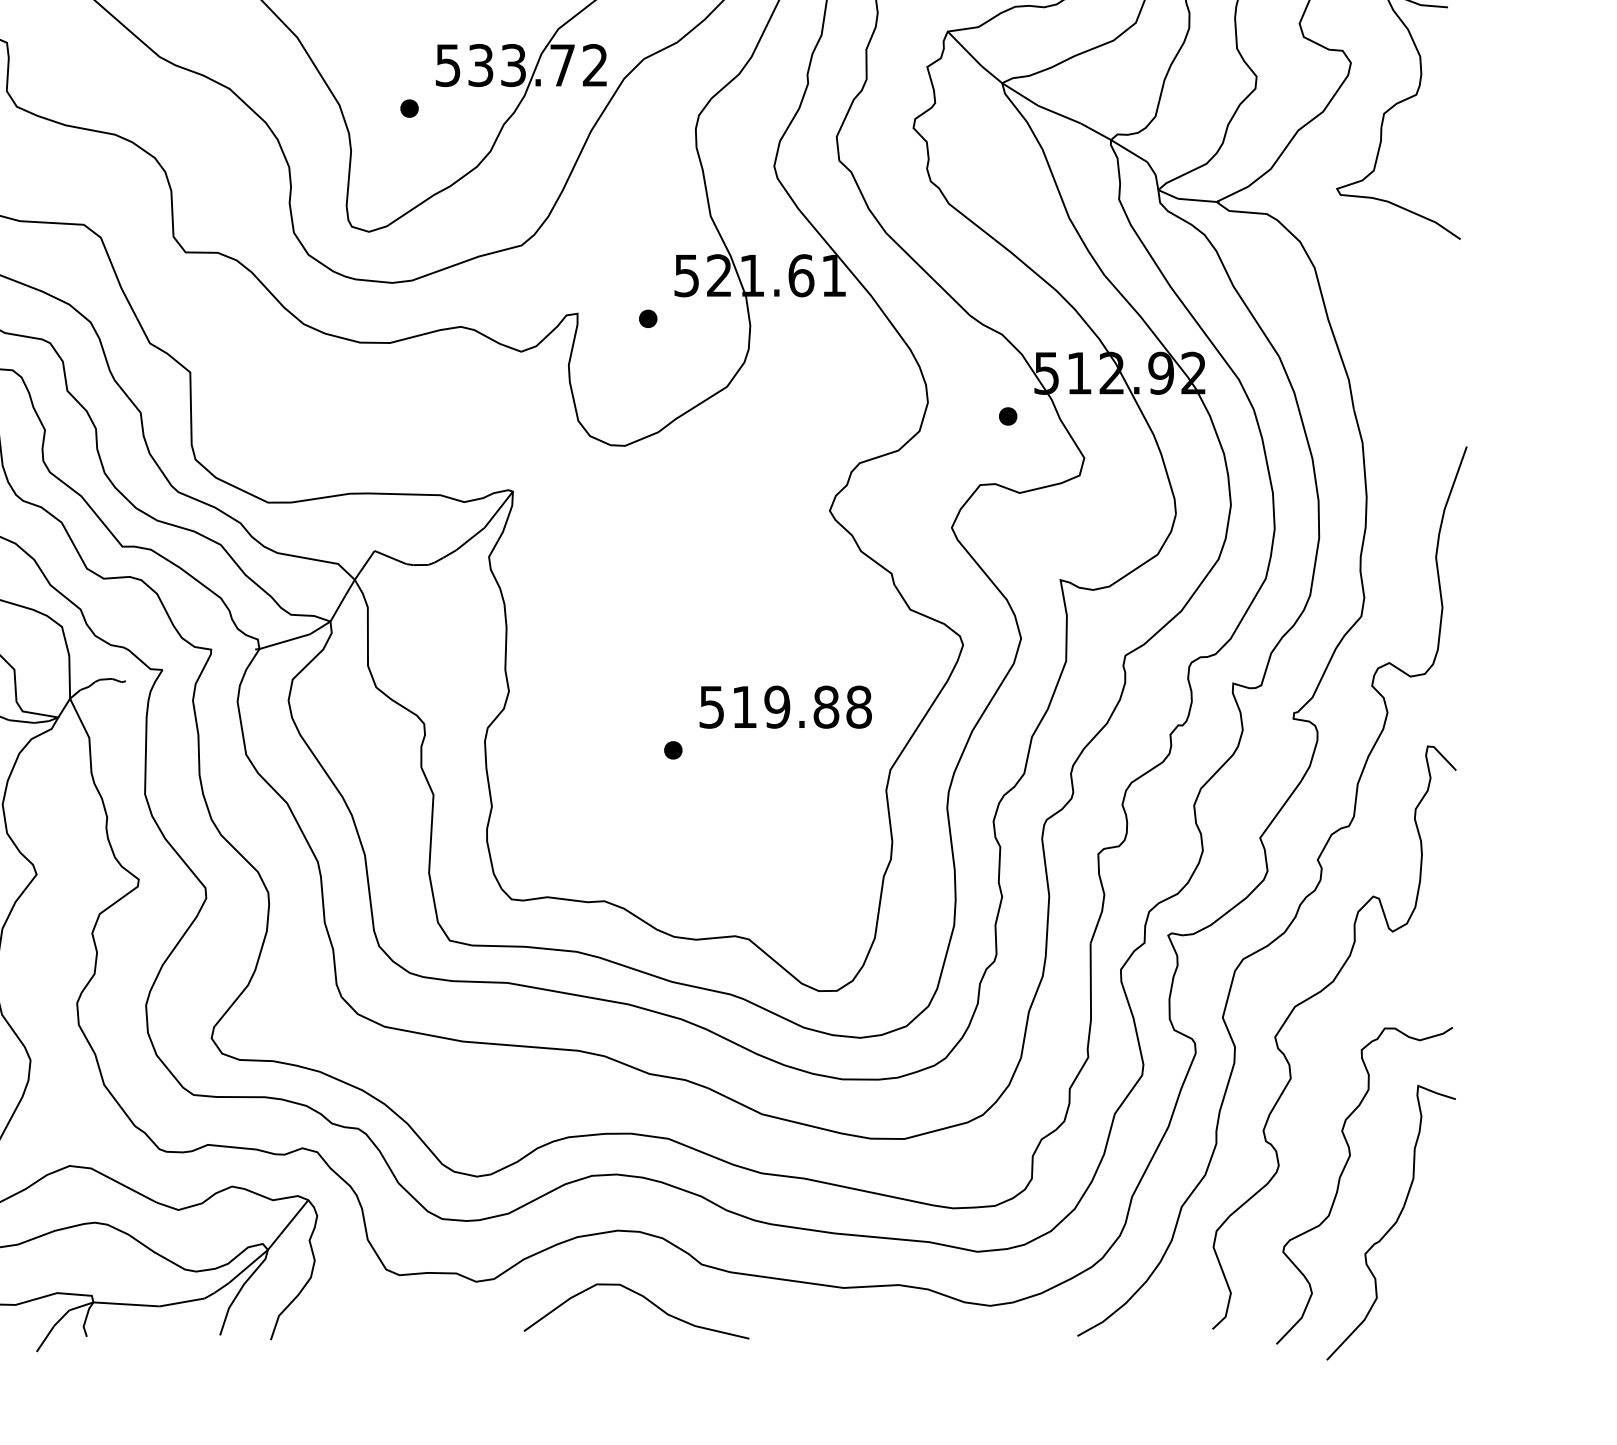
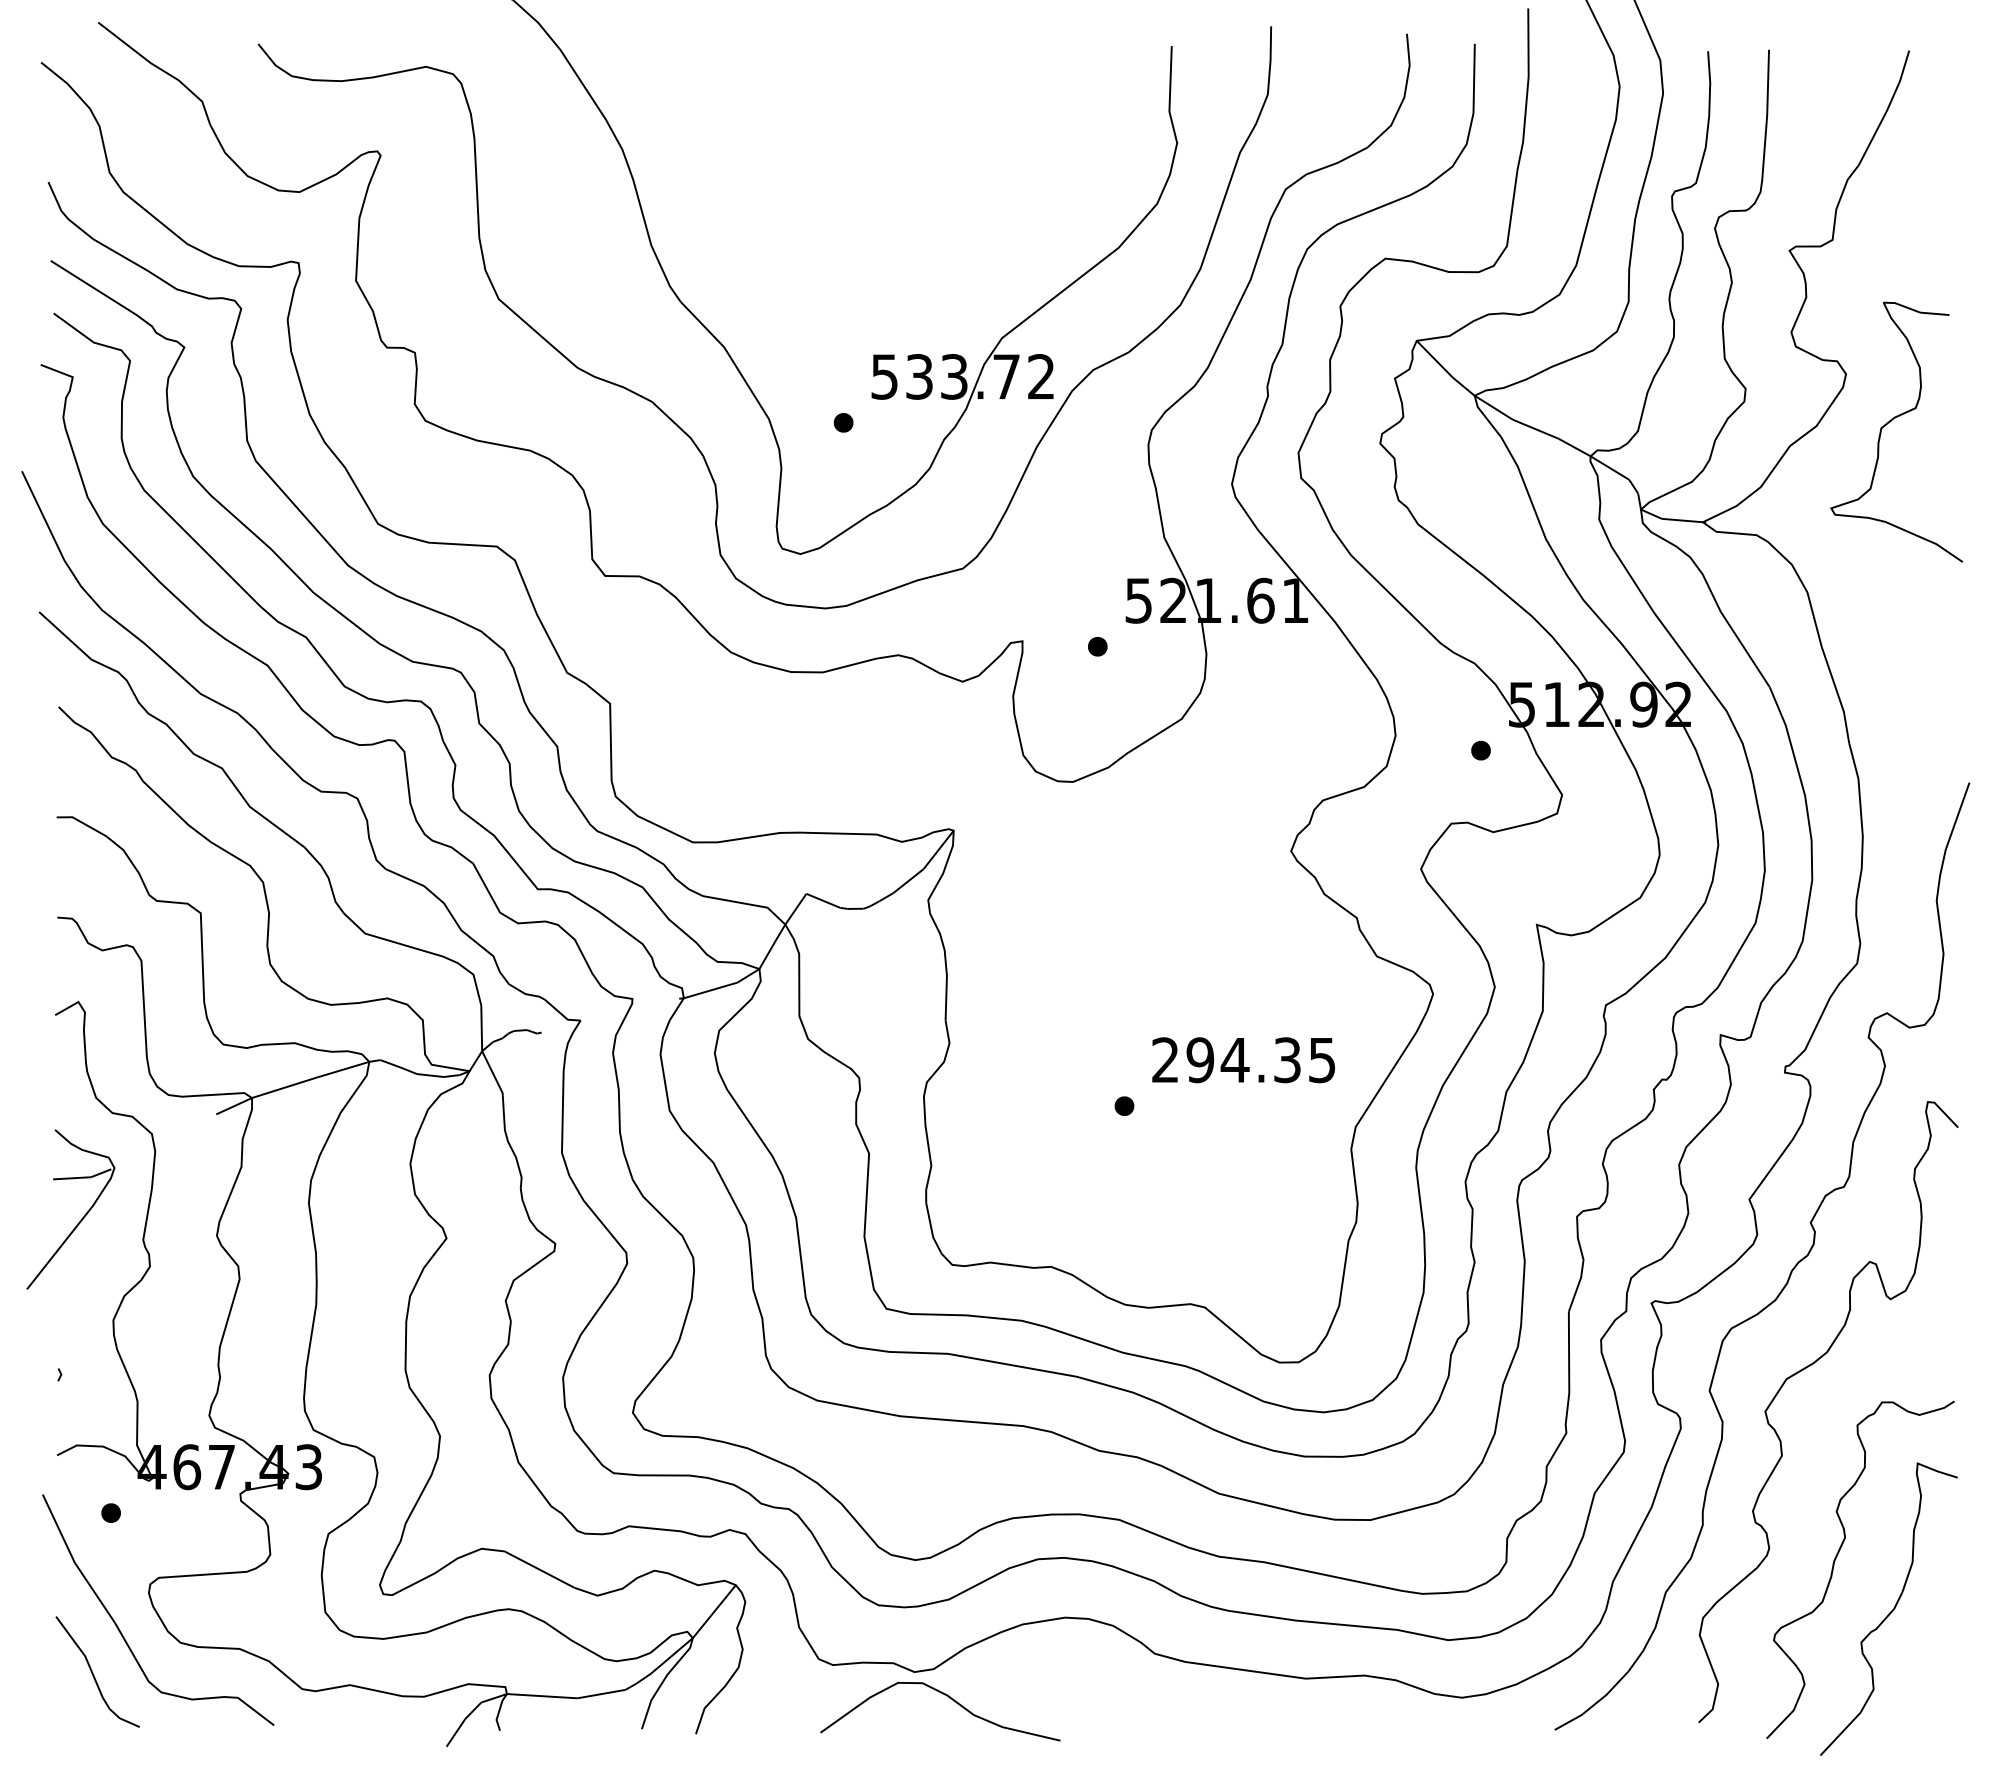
text: (786, 707) -> (1244, 1060), 519.88 -> 294.35
curve: (645, 1299) -> (949, 1698), moved

